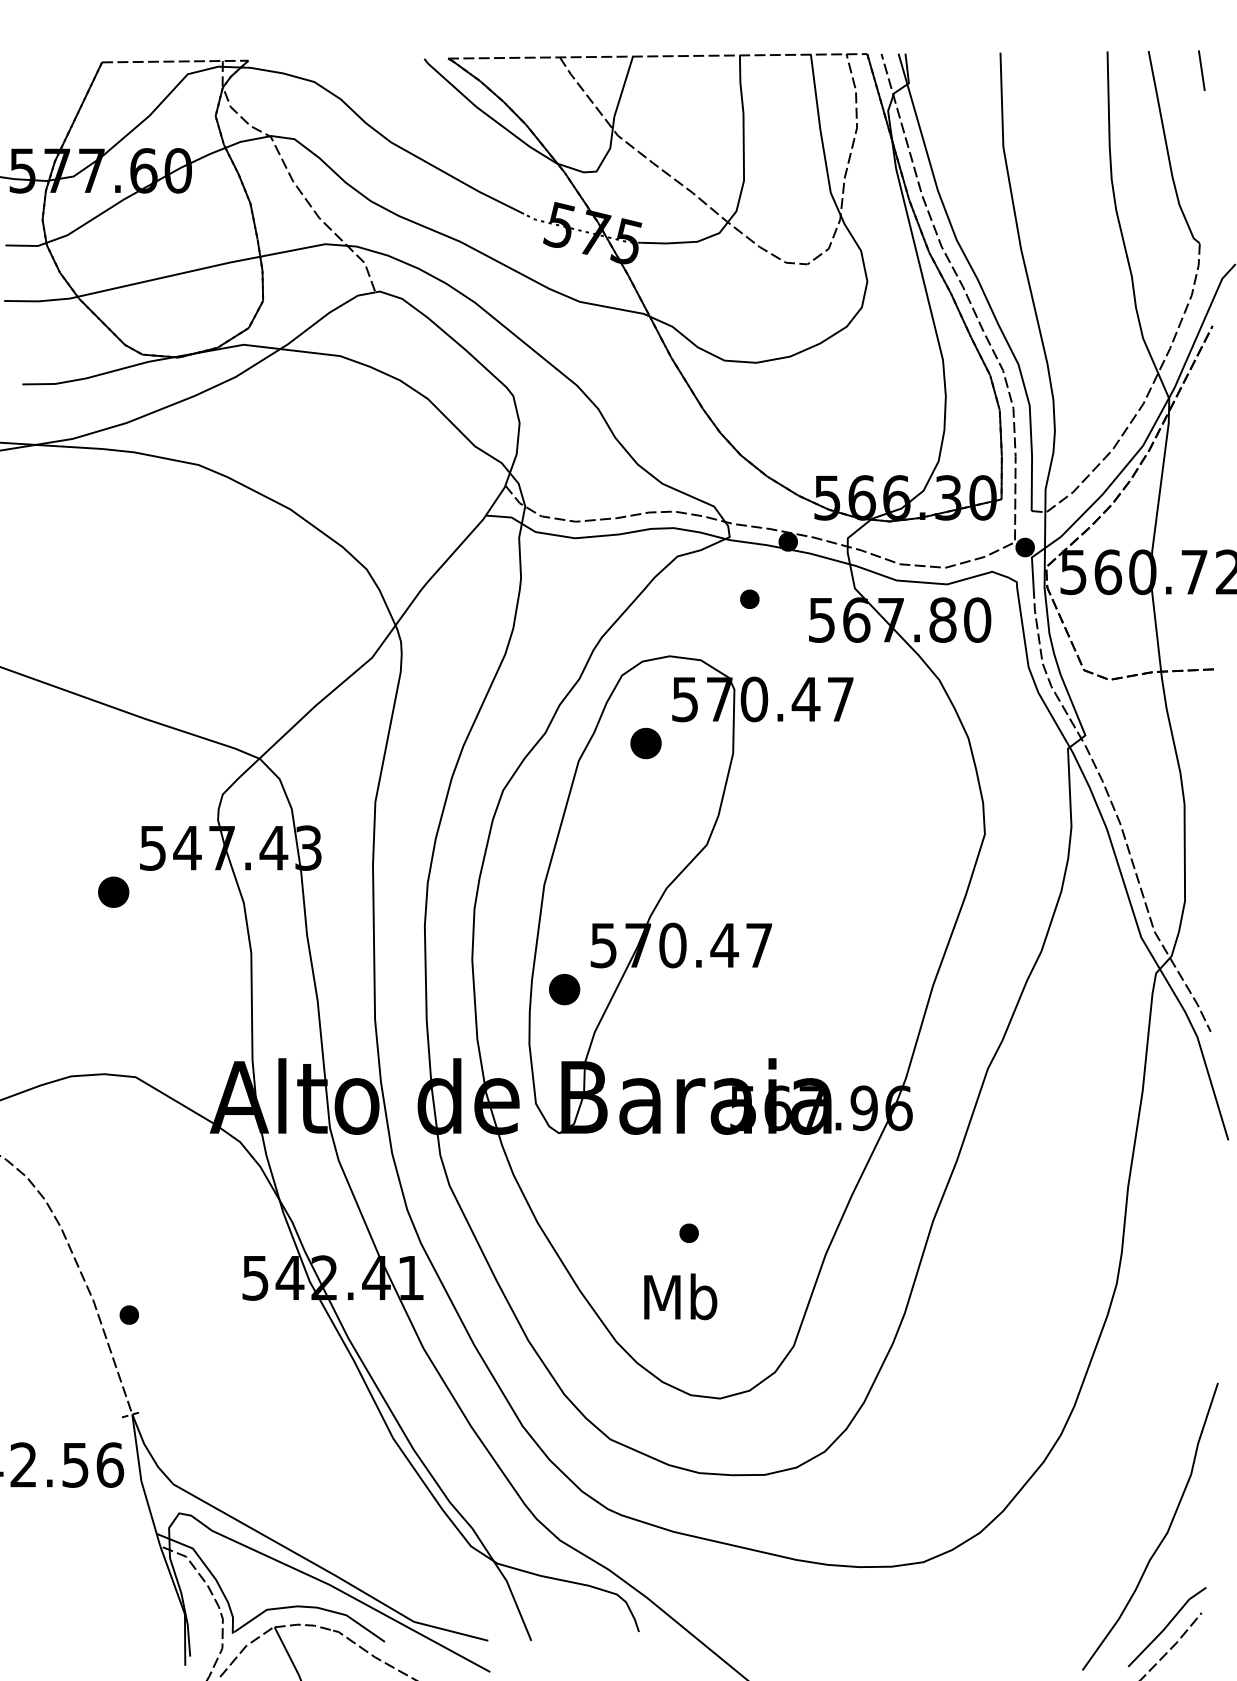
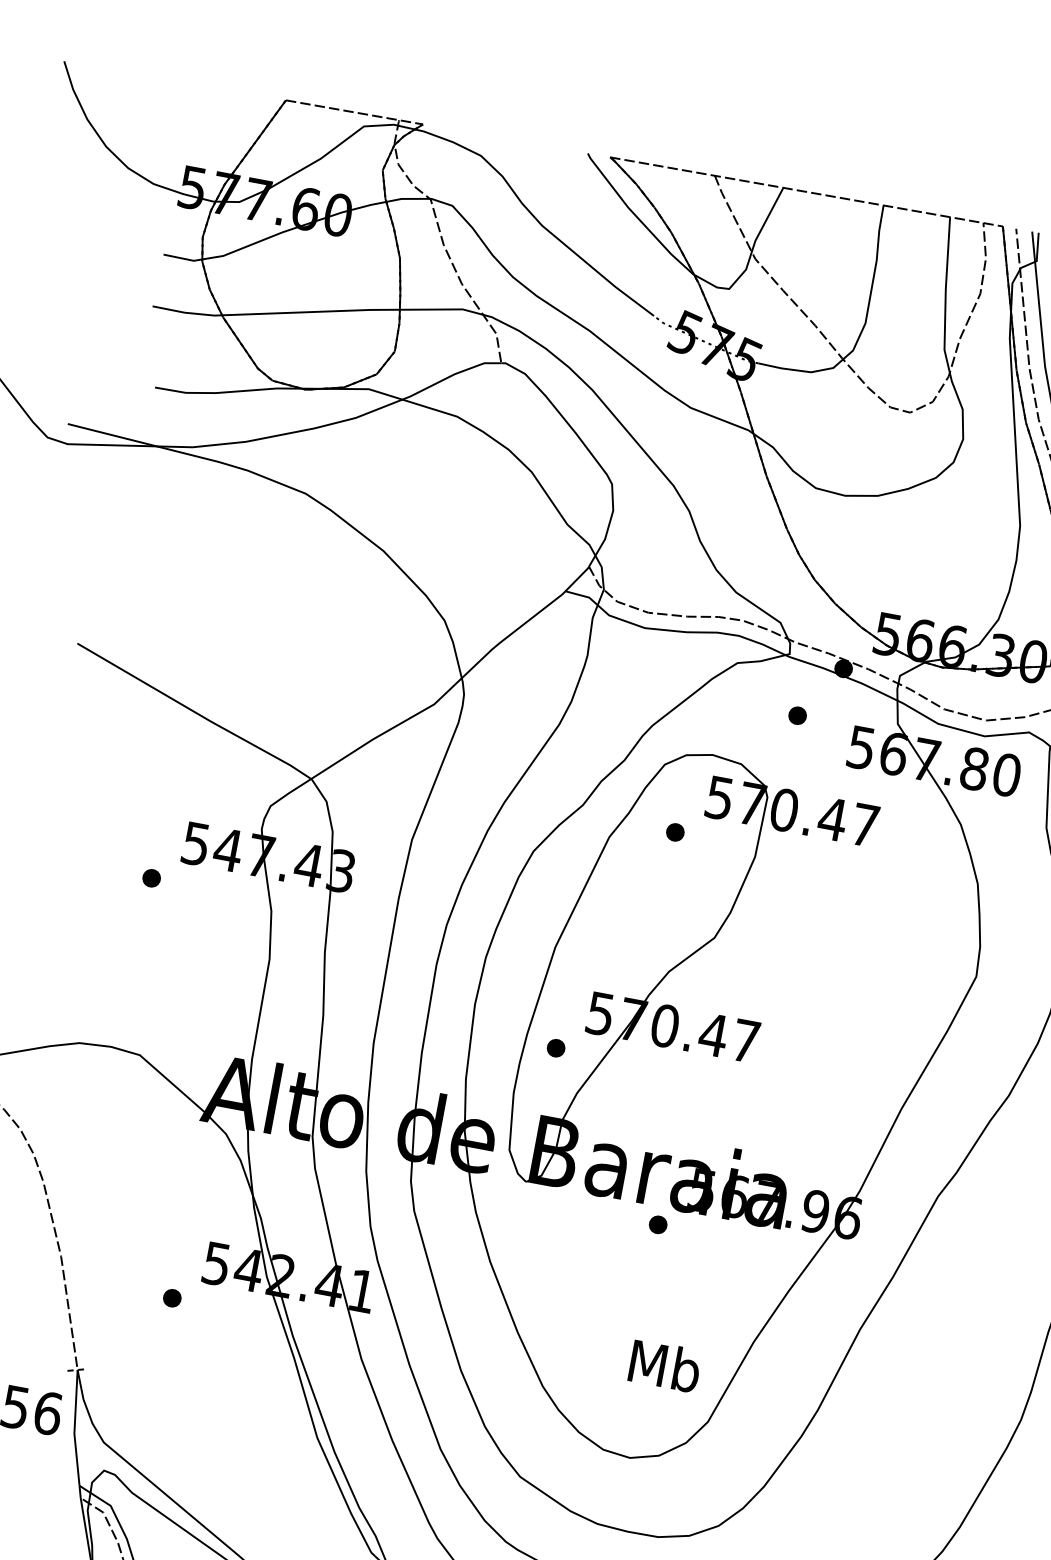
part: (645, 743) -> (674, 832), size x0.62
part: (113, 891) -> (151, 877), size x0.62
part: (564, 989) -> (556, 1048), size x0.62
part: (688, 1232) -> (657, 1223), moved
text: (680, 1296) -> (665, 1365), moved
part: (128, 1314) -> (171, 1297), moved

